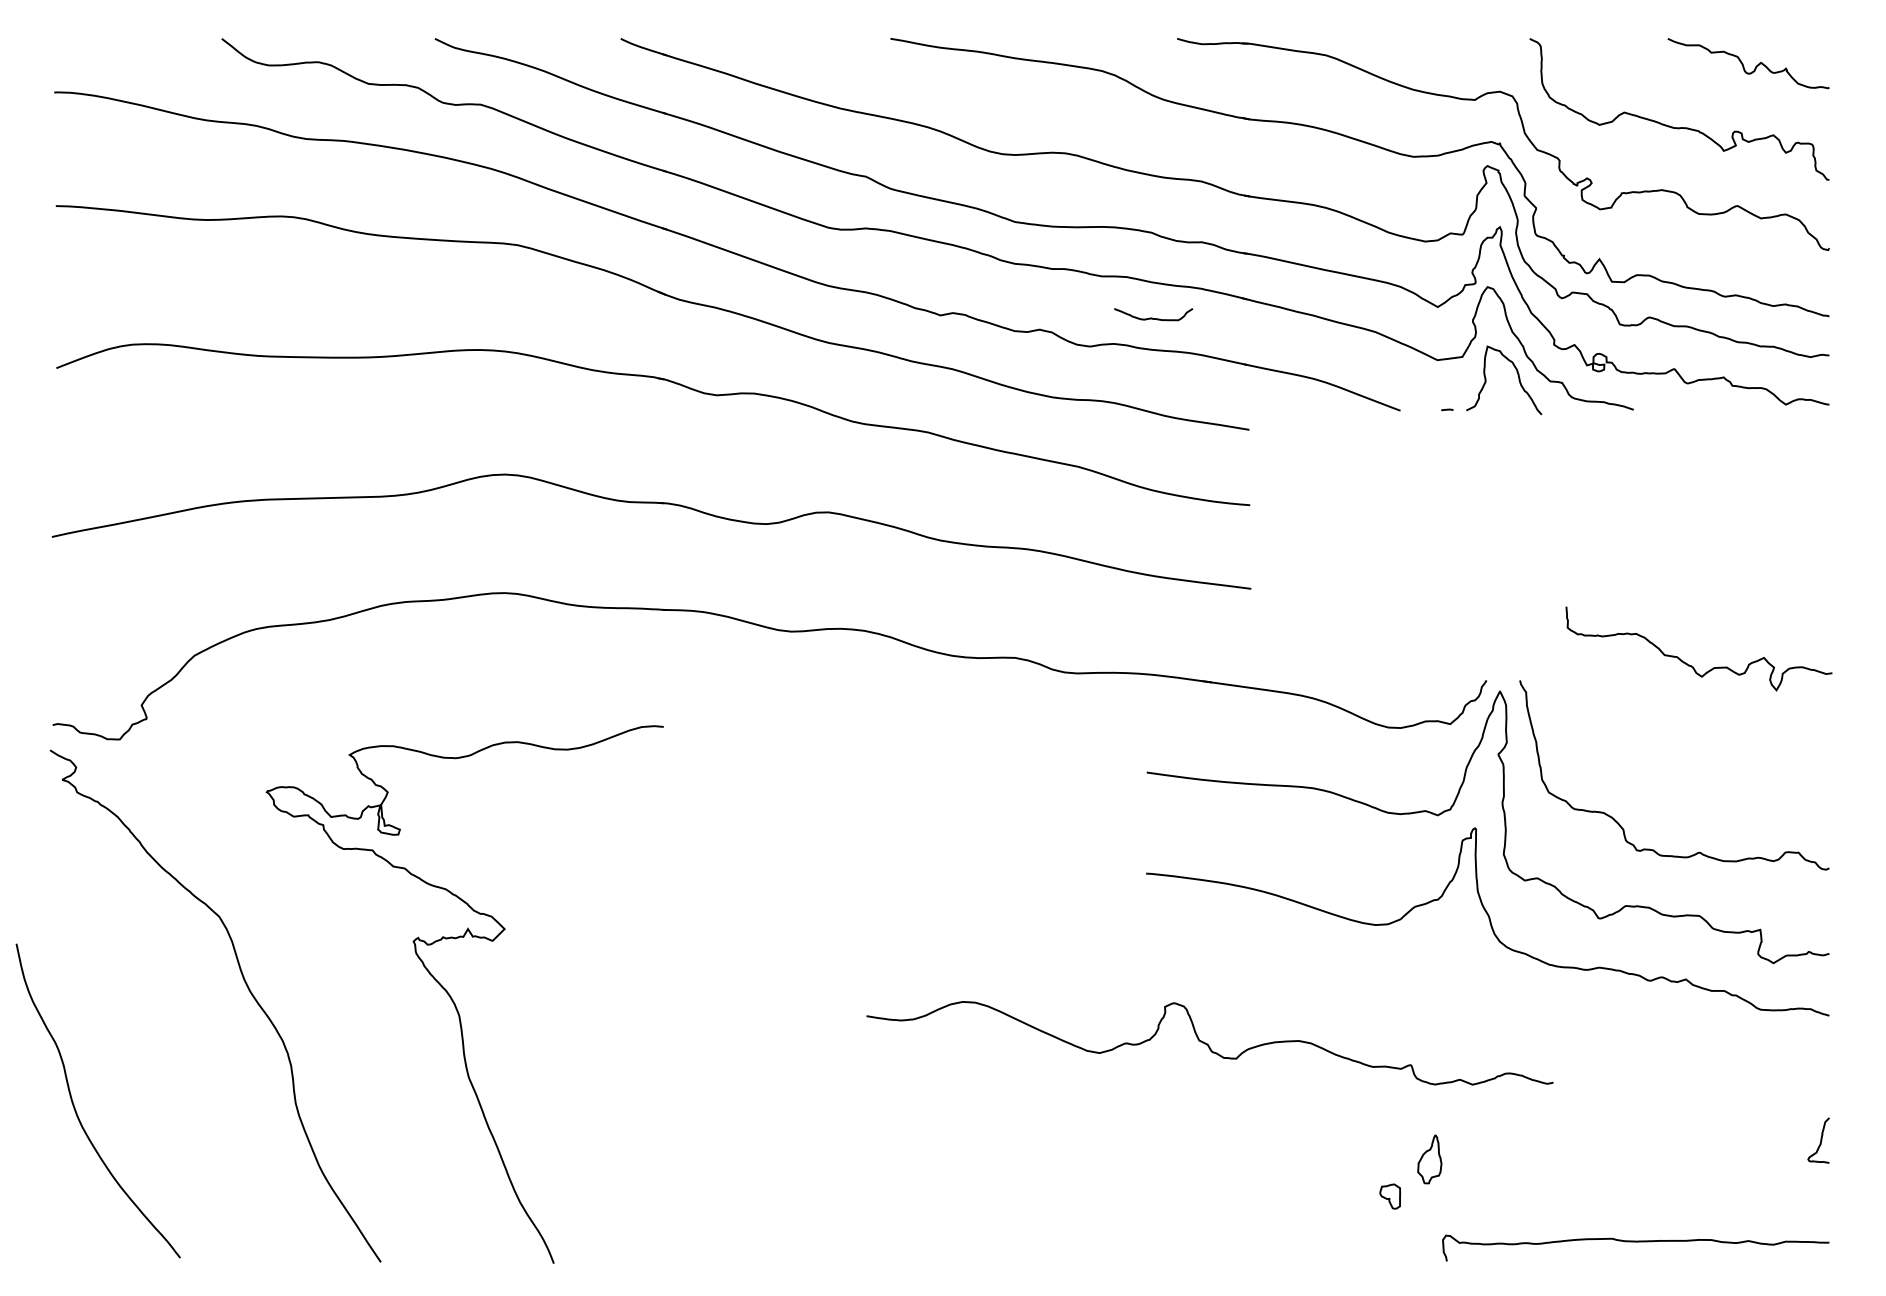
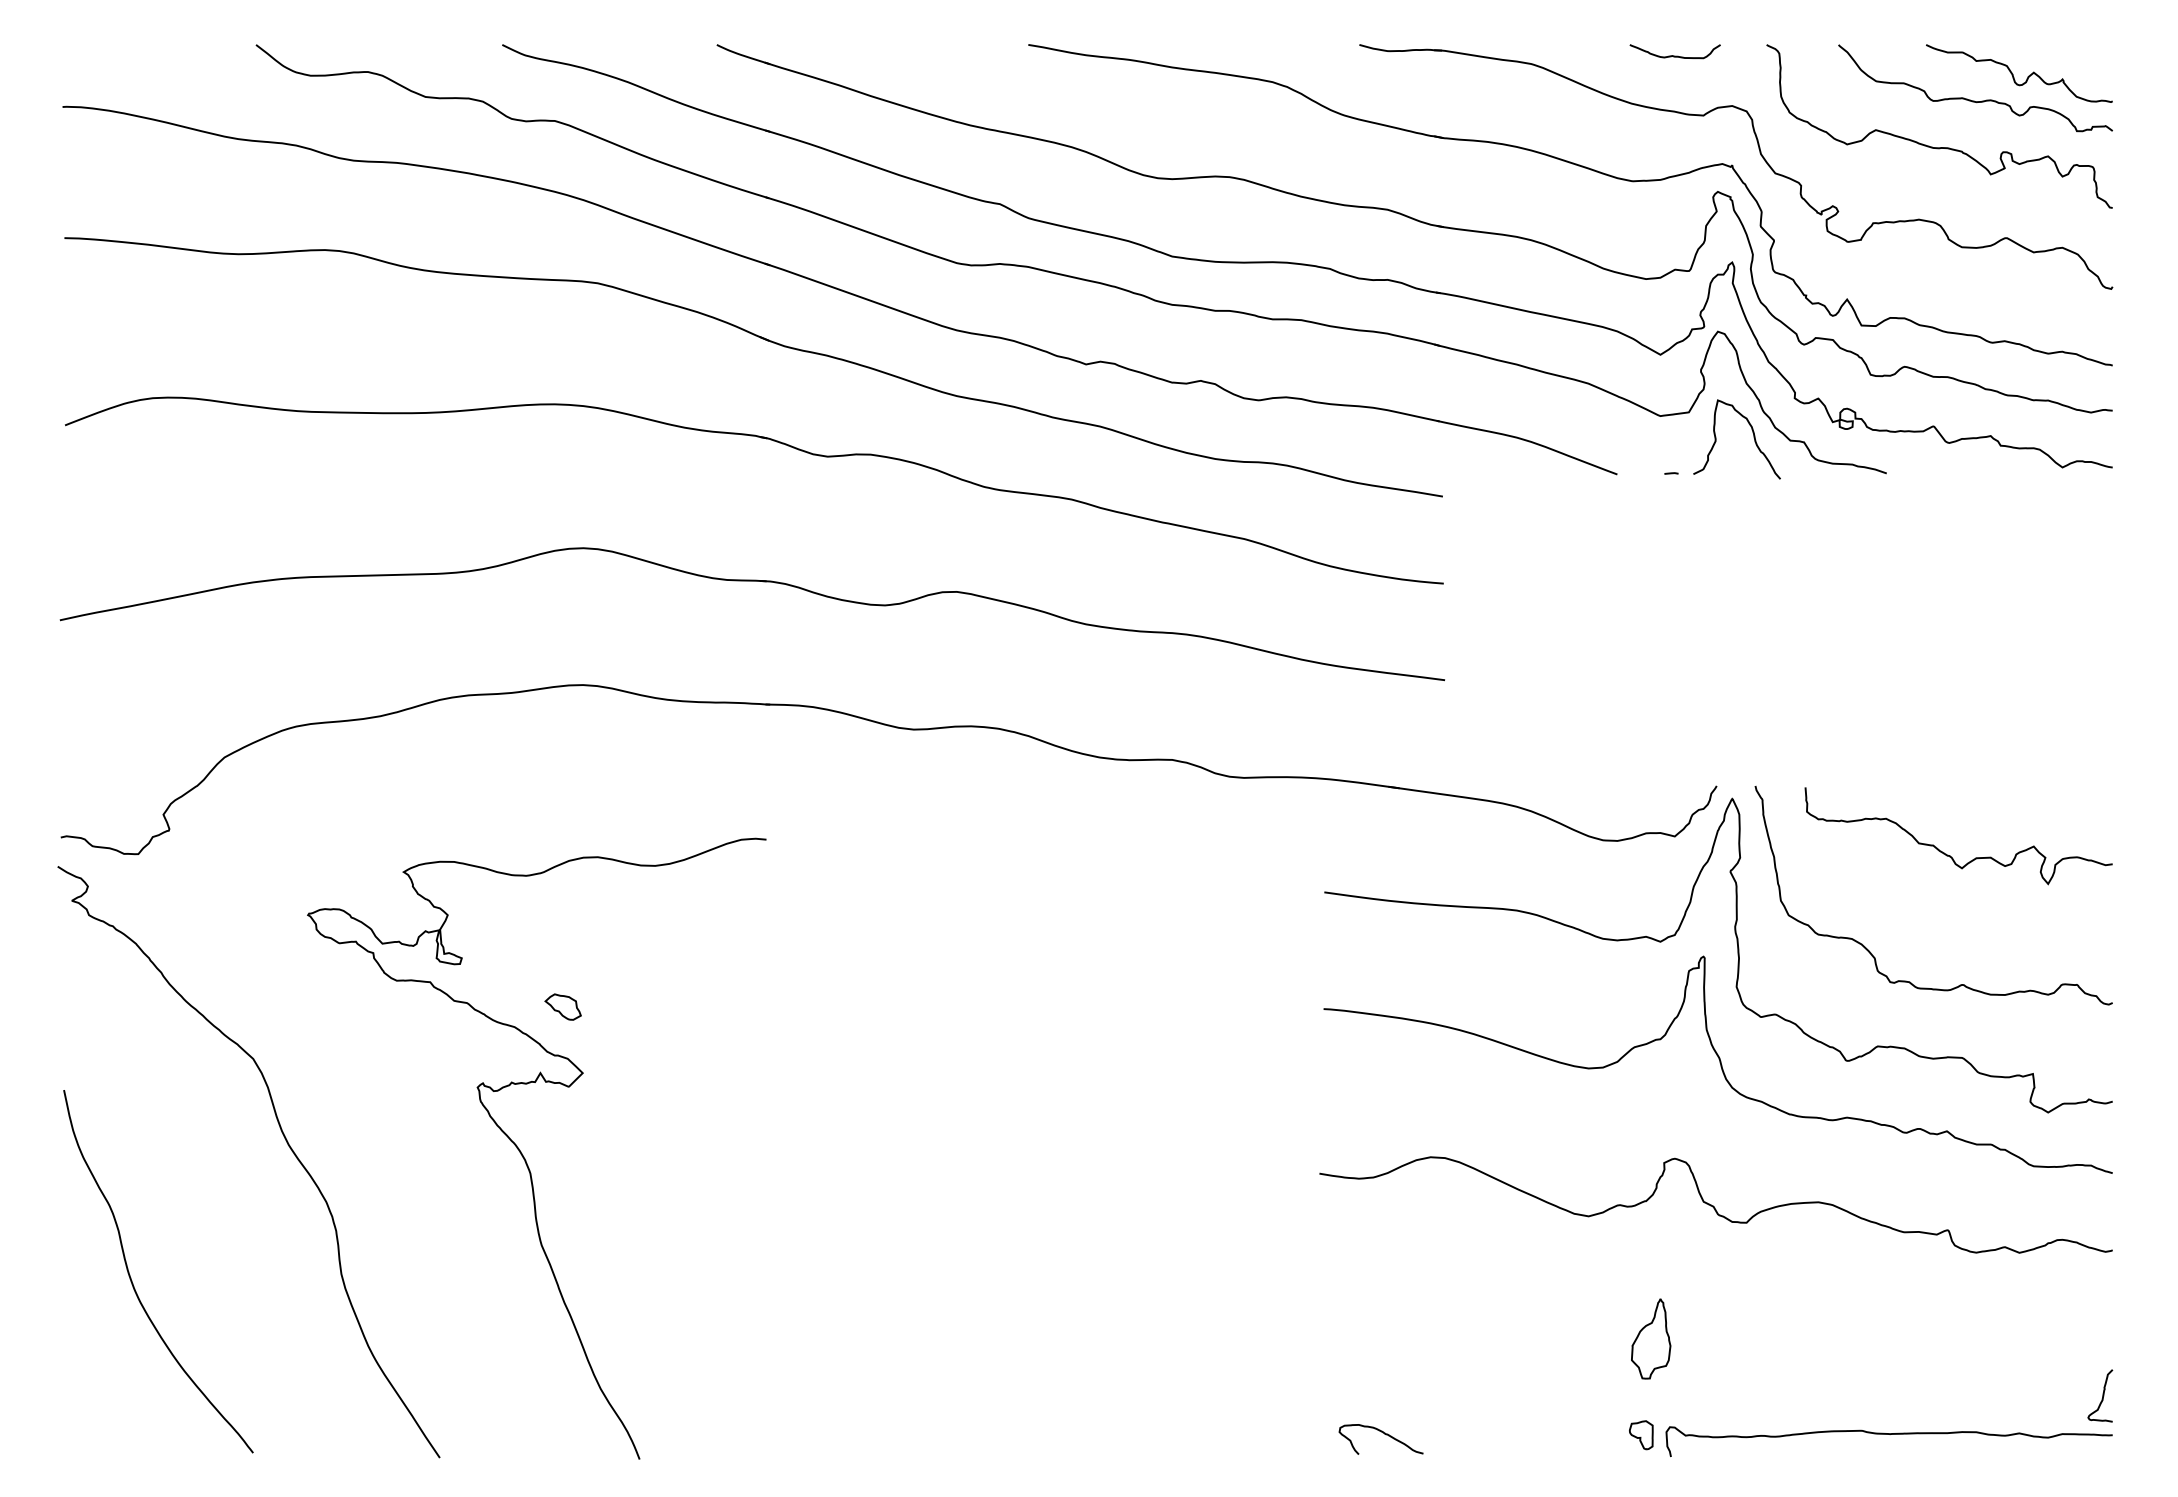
curve: (1708, 86) -> (1973, 100), added
curve: (1152, 317) -> (1673, 54), moved
curve: (1689, 664) -> (1947, 854), moved
part: (487, 871) -> (562, 1006), added
curve: (1208, 1044) -> (1714, 1206), moved
curve: (75, 1107) -> (132, 1279), moved
curve: (1820, 1140) -> (2102, 1395), moved
part: (1429, 1159) -> (1650, 1339), size x1.43
part: (1389, 1196) -> (1640, 1435), moved
curve: (1197, 1241) -> (1382, 1433), added

